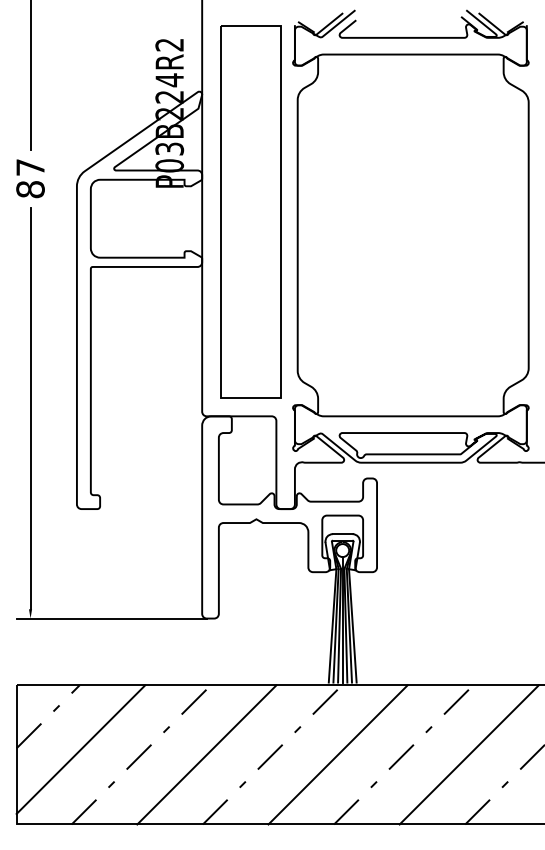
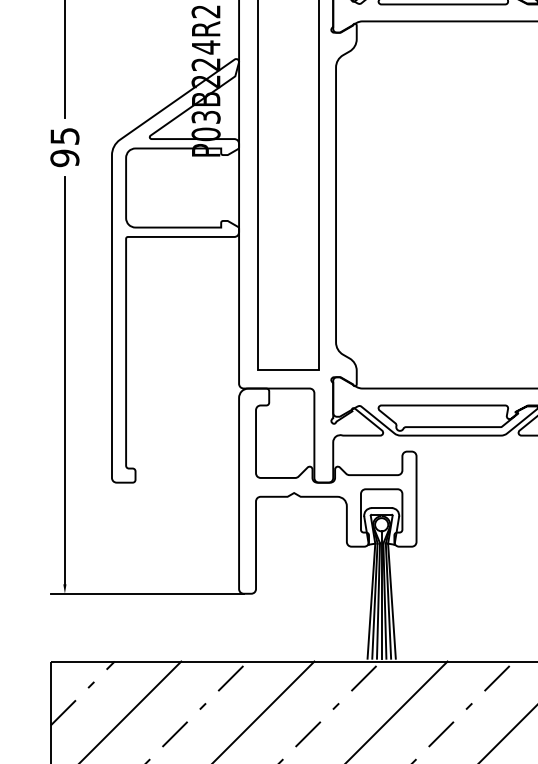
text: (30, 178) -> (64, 147), 87 -> 95

